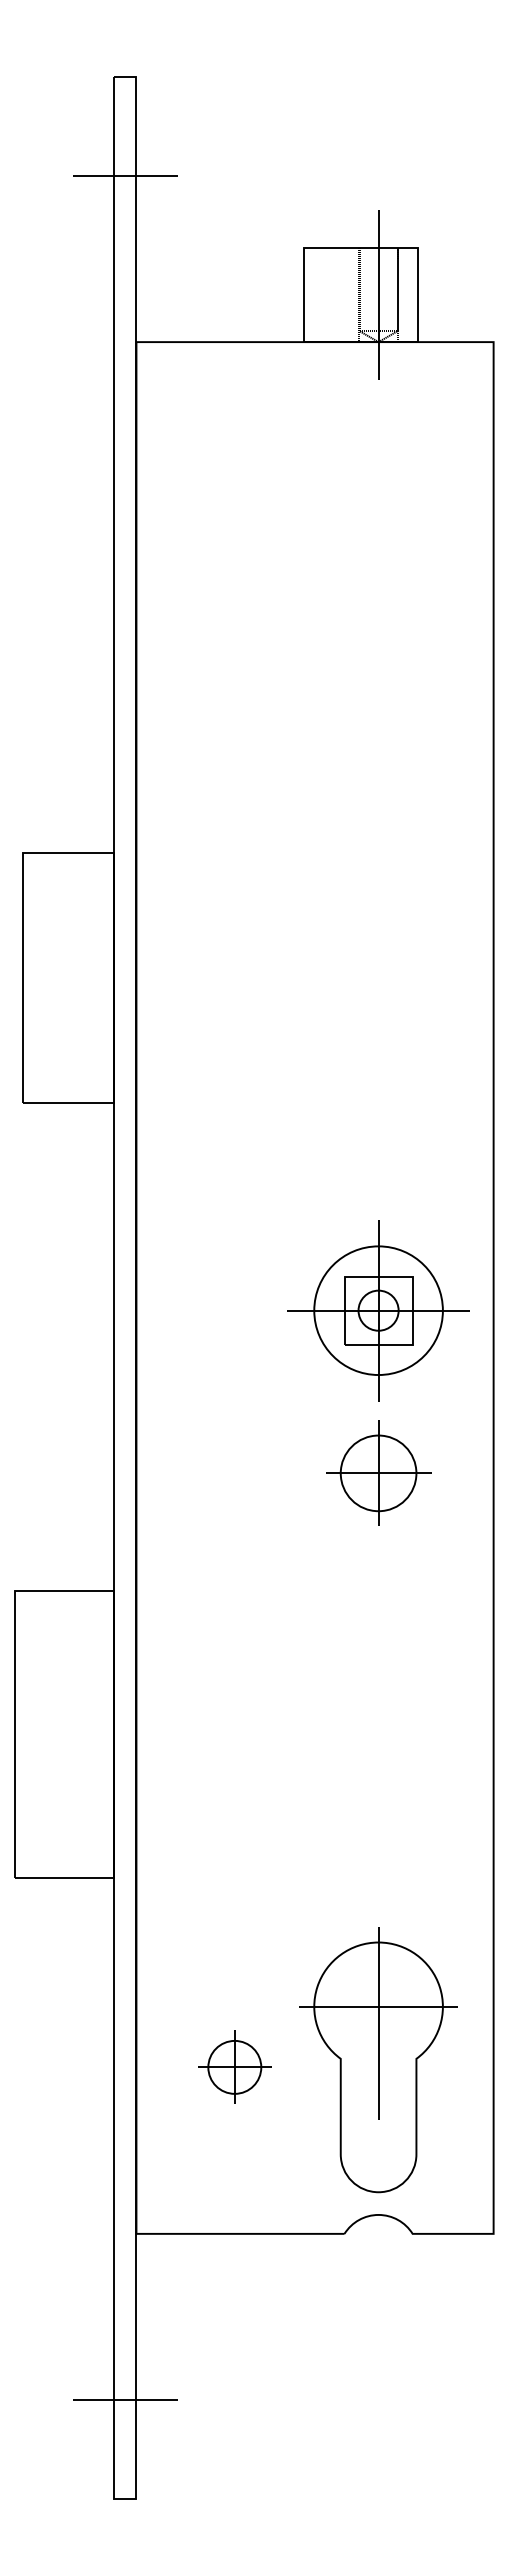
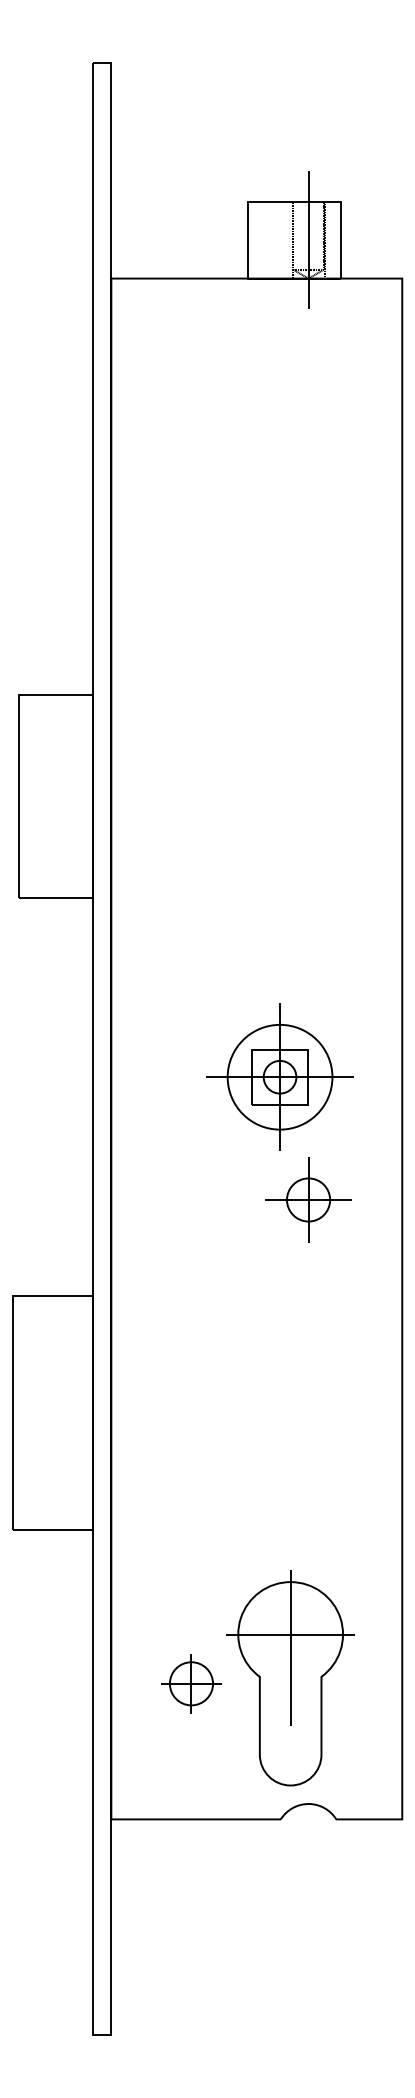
line: (125, 175) -> (102, 142), removed
part: (378, 1310) -> (279, 1077), moved
circle: (378, 1473) -> (308, 1200), size x0.7
part: (378, 2060) -> (290, 1678), moved
line: (125, 2400) -> (102, 1955), removed

